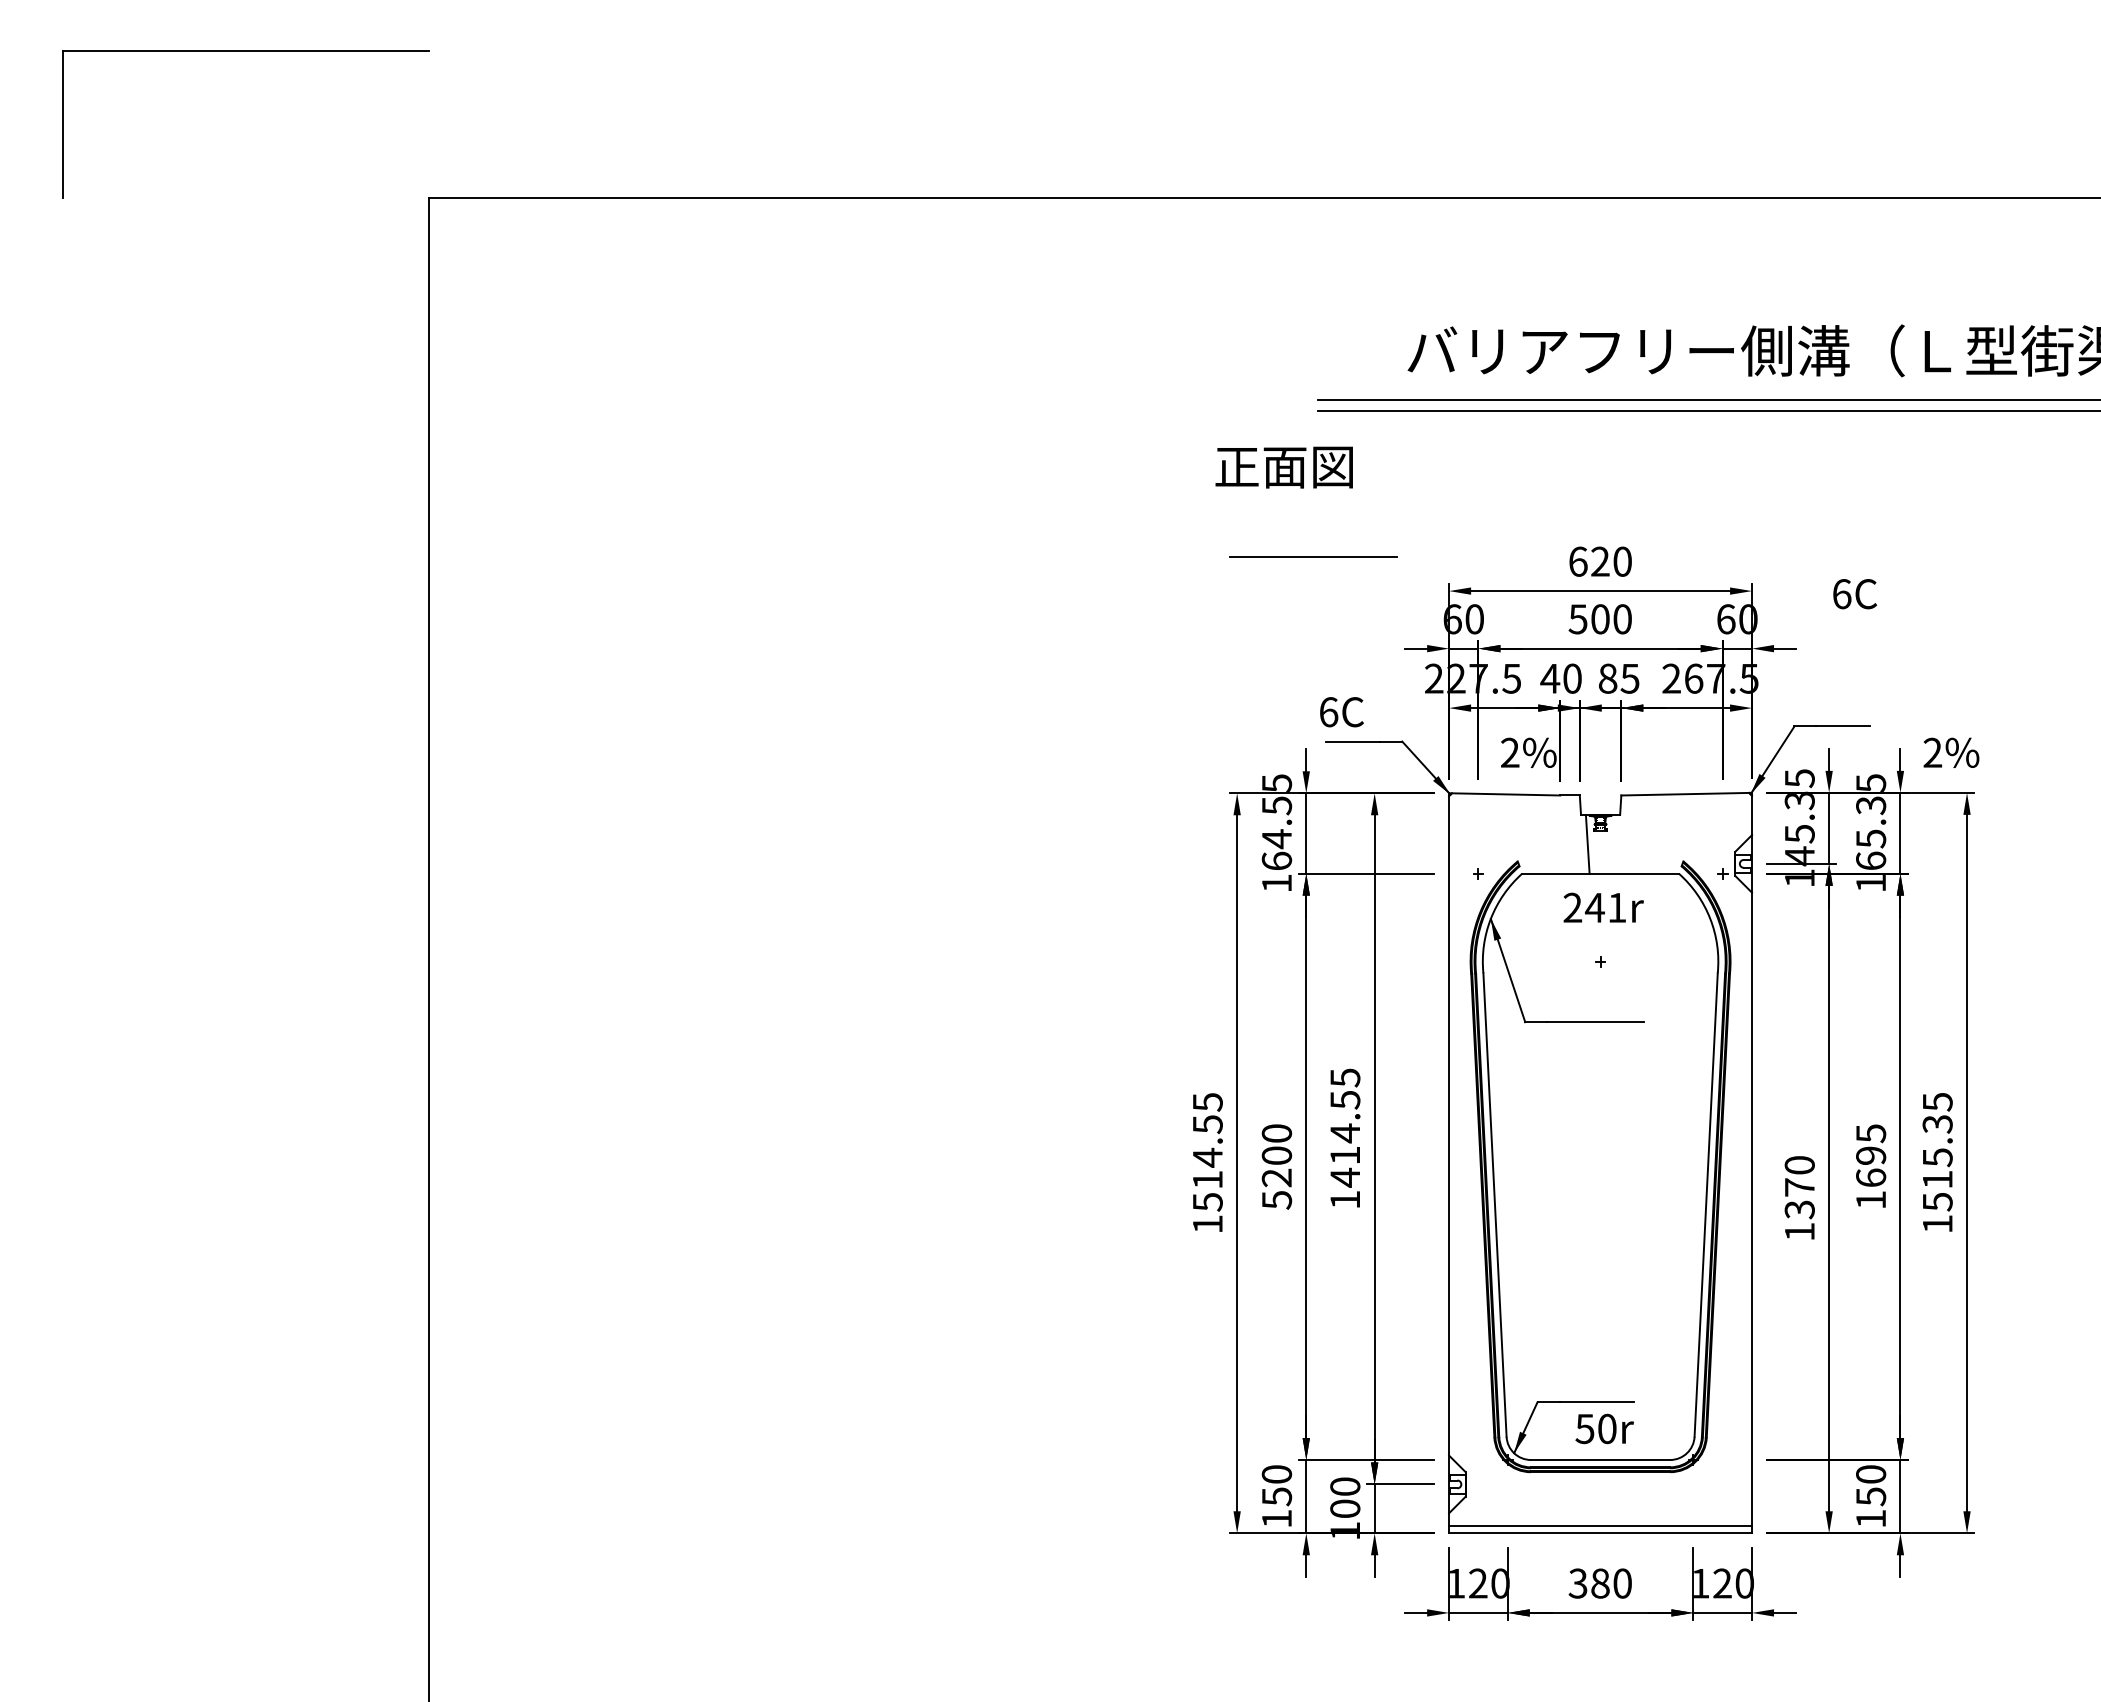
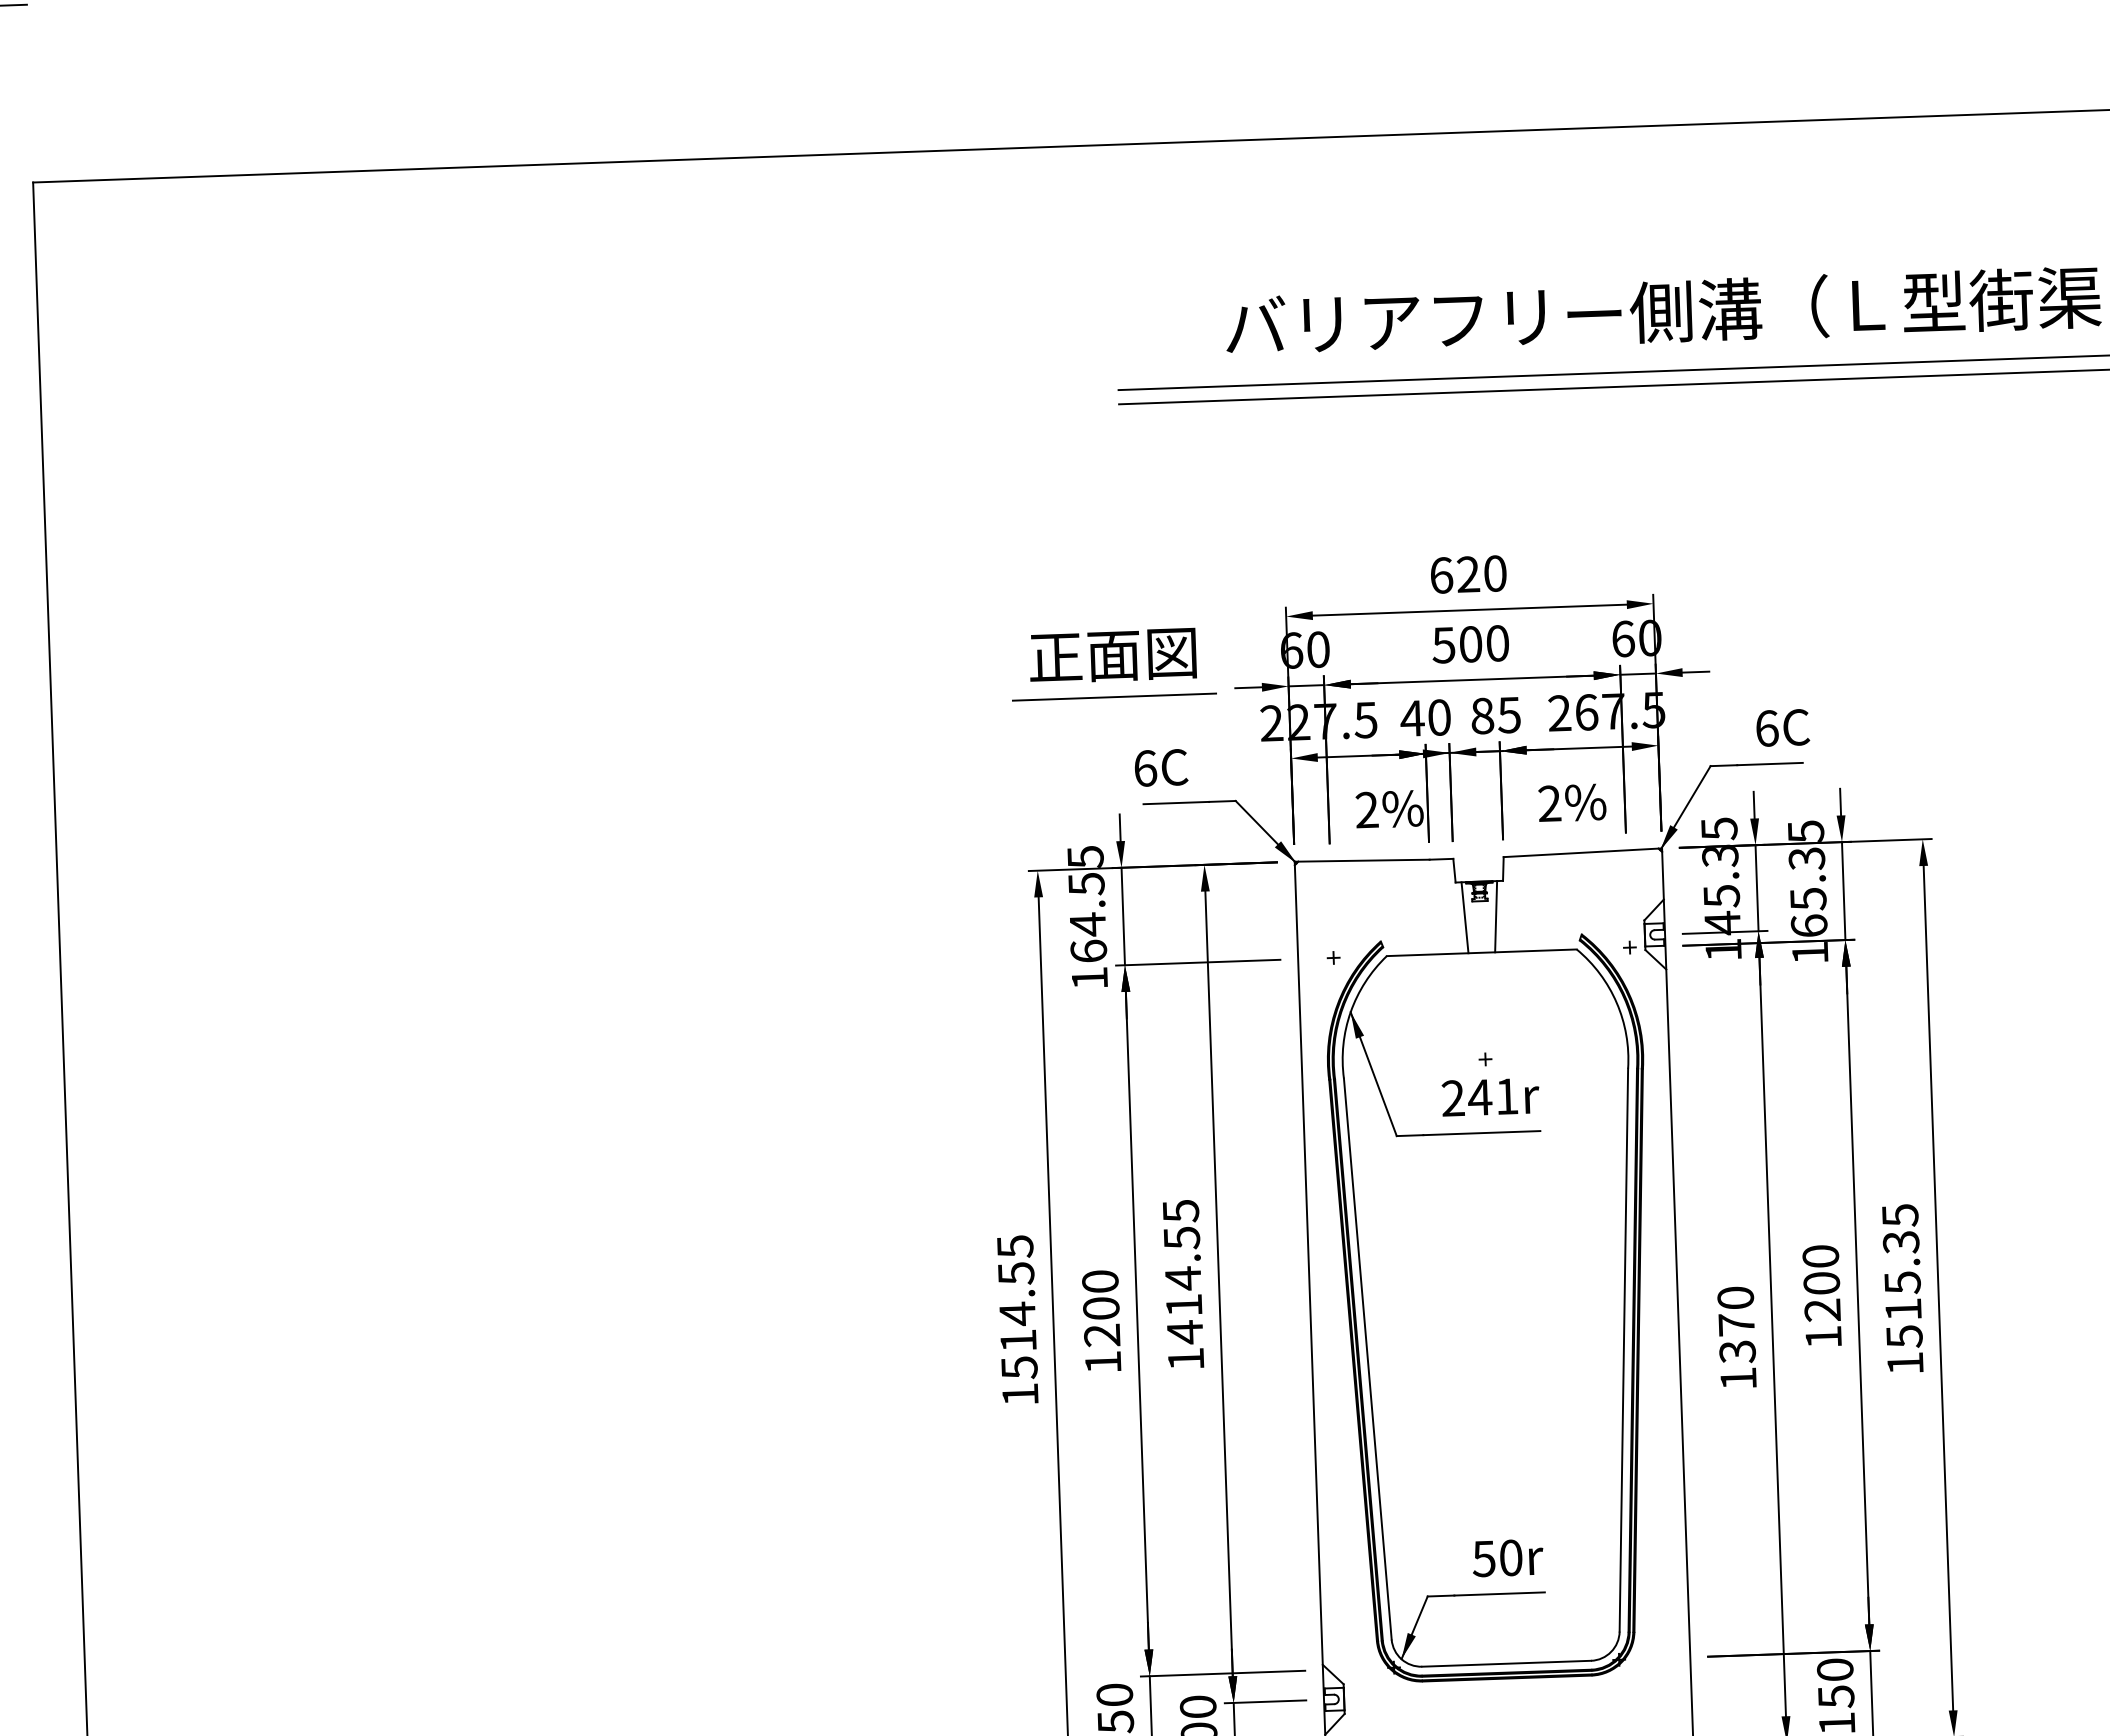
text: (1283, 467) -> (1111, 655), moved
line: (1313, 556) -> (1114, 697), moved
text: (1854, 594) -> (1782, 728), moved
text: (1951, 752) -> (1572, 802), moved
line: (1613, 844) -> (1496, 916), added
text: (1603, 907) -> (1490, 1096), moved
text: (1871, 1155) -> (1822, 1283), 1695 -> 1200
text: (1277, 1200) -> (1103, 1362), 5200 -> 1200
text: (1604, 1428) -> (1507, 1557), moved

